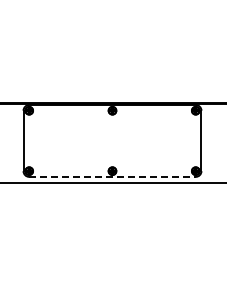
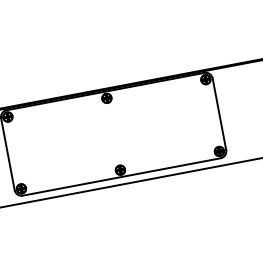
line: (113, 176) -> (122, 176), dashed -> solid

